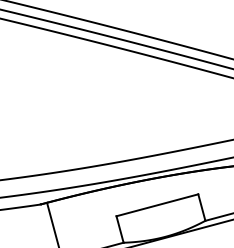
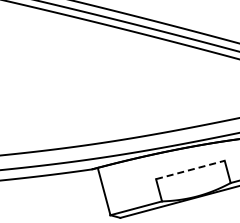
line: (157, 204) -> (190, 169), solid -> dashed

